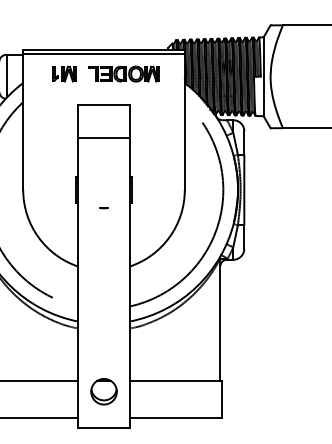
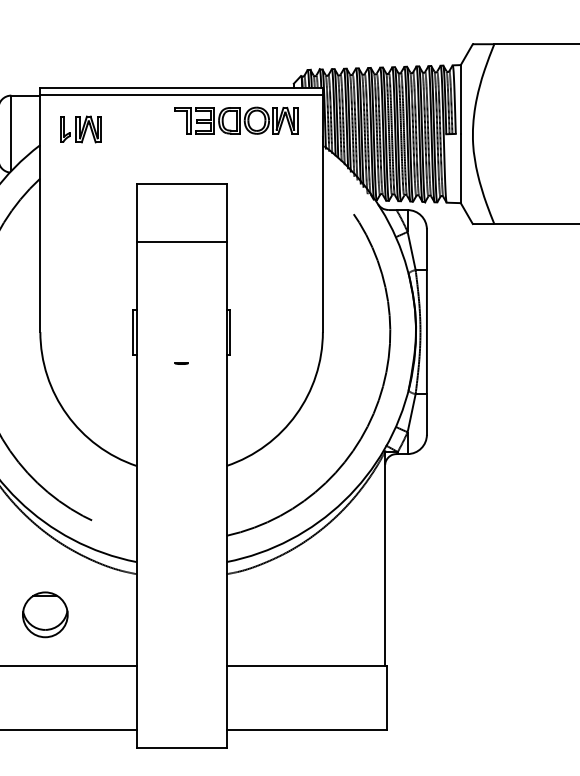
part: (64, 73) -> (81, 128), moved
part: (123, 73) -> (234, 119), moved
part: (103, 391) -> (44, 614), moved

